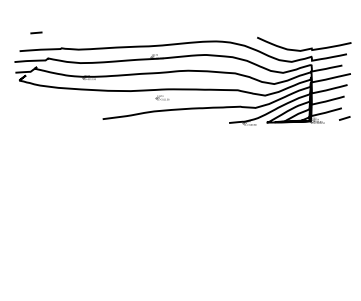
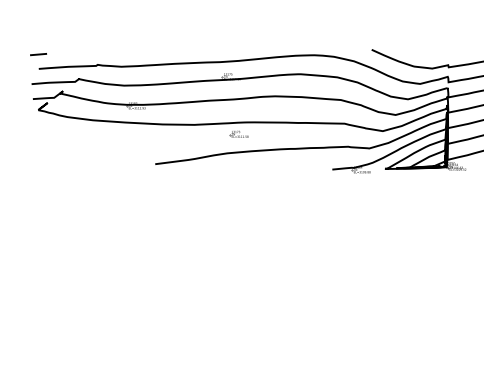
line: (36, 32) -> (38, 53), moved

